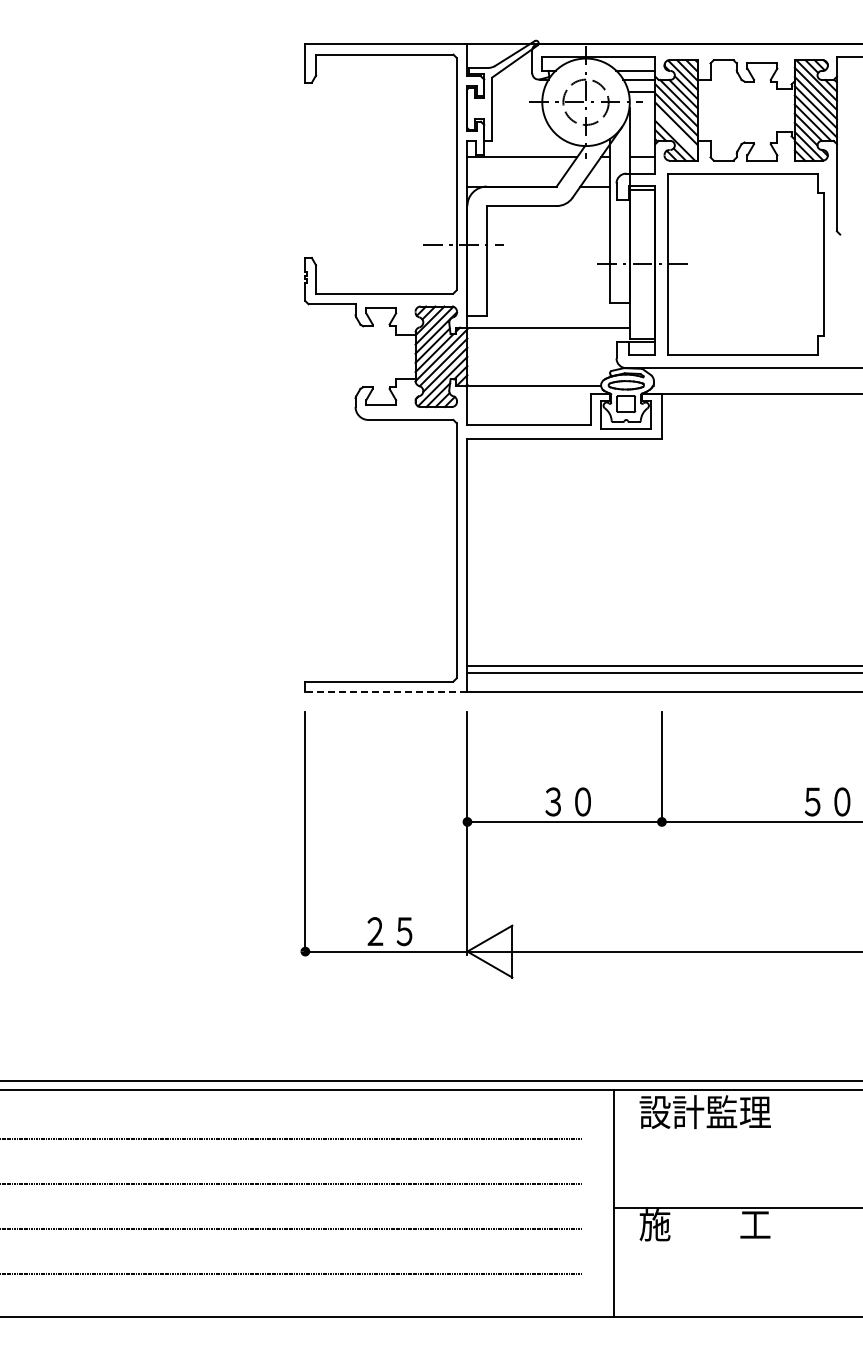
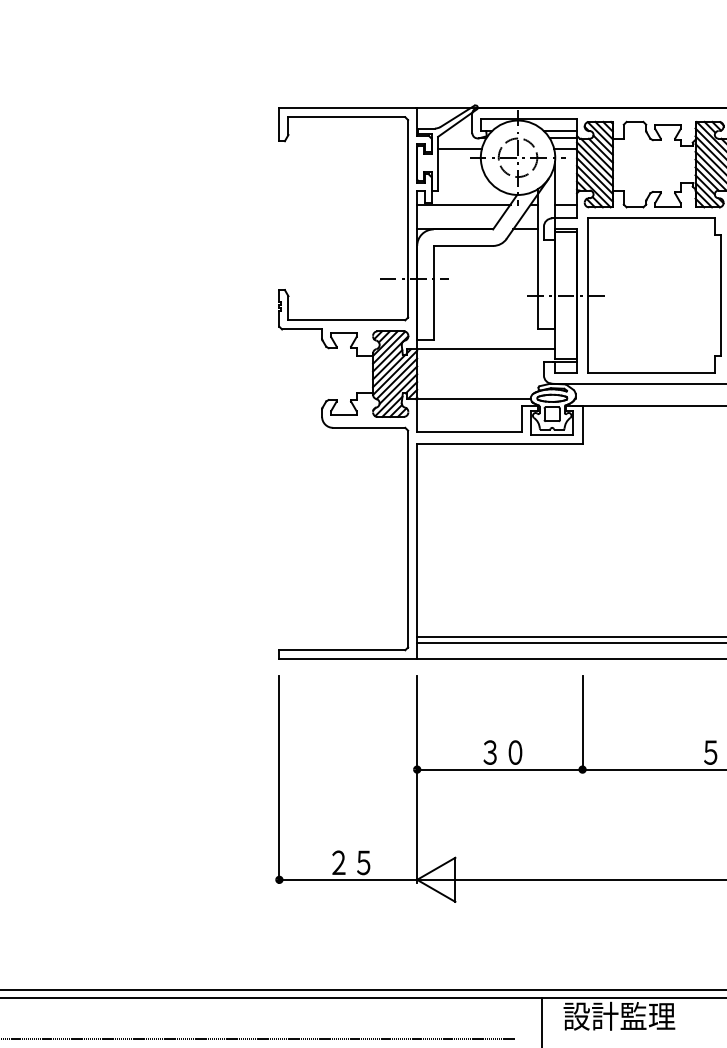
line: (517, 91) -> (459, 148), added
line: (676, 132) -> (594, 183), added
line: (385, 692) -> (347, 659), dashed -> solid

